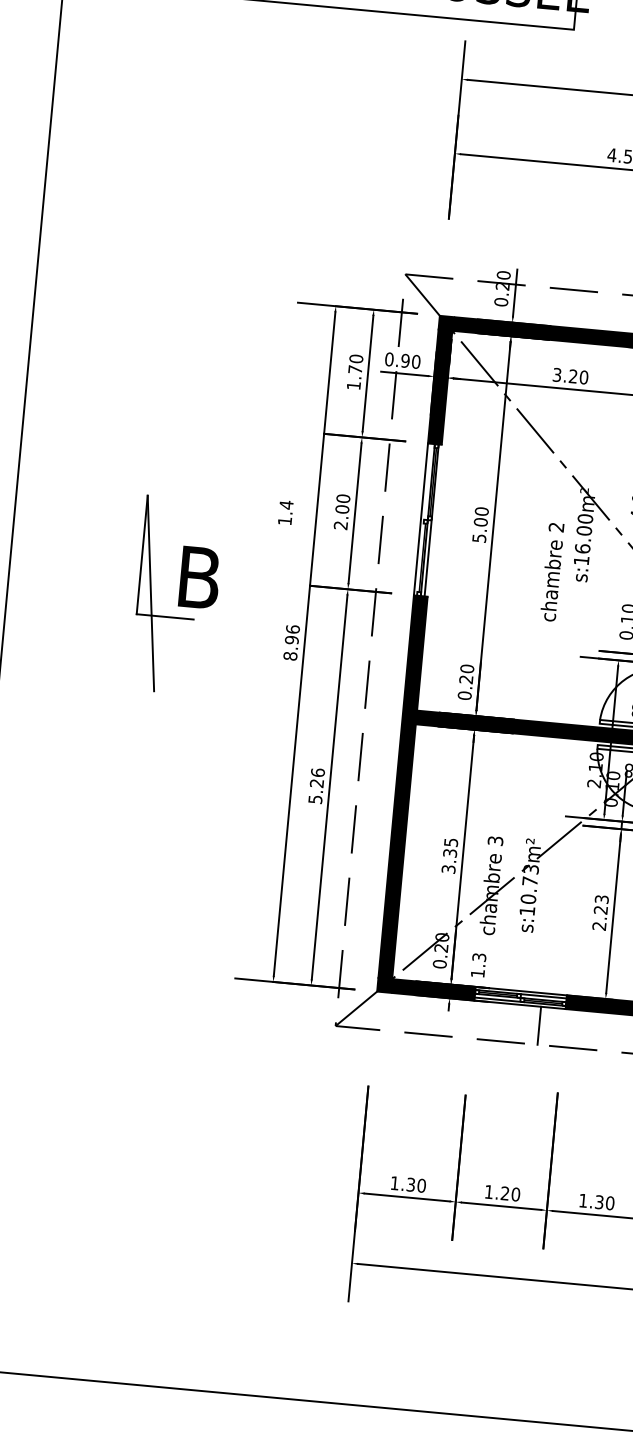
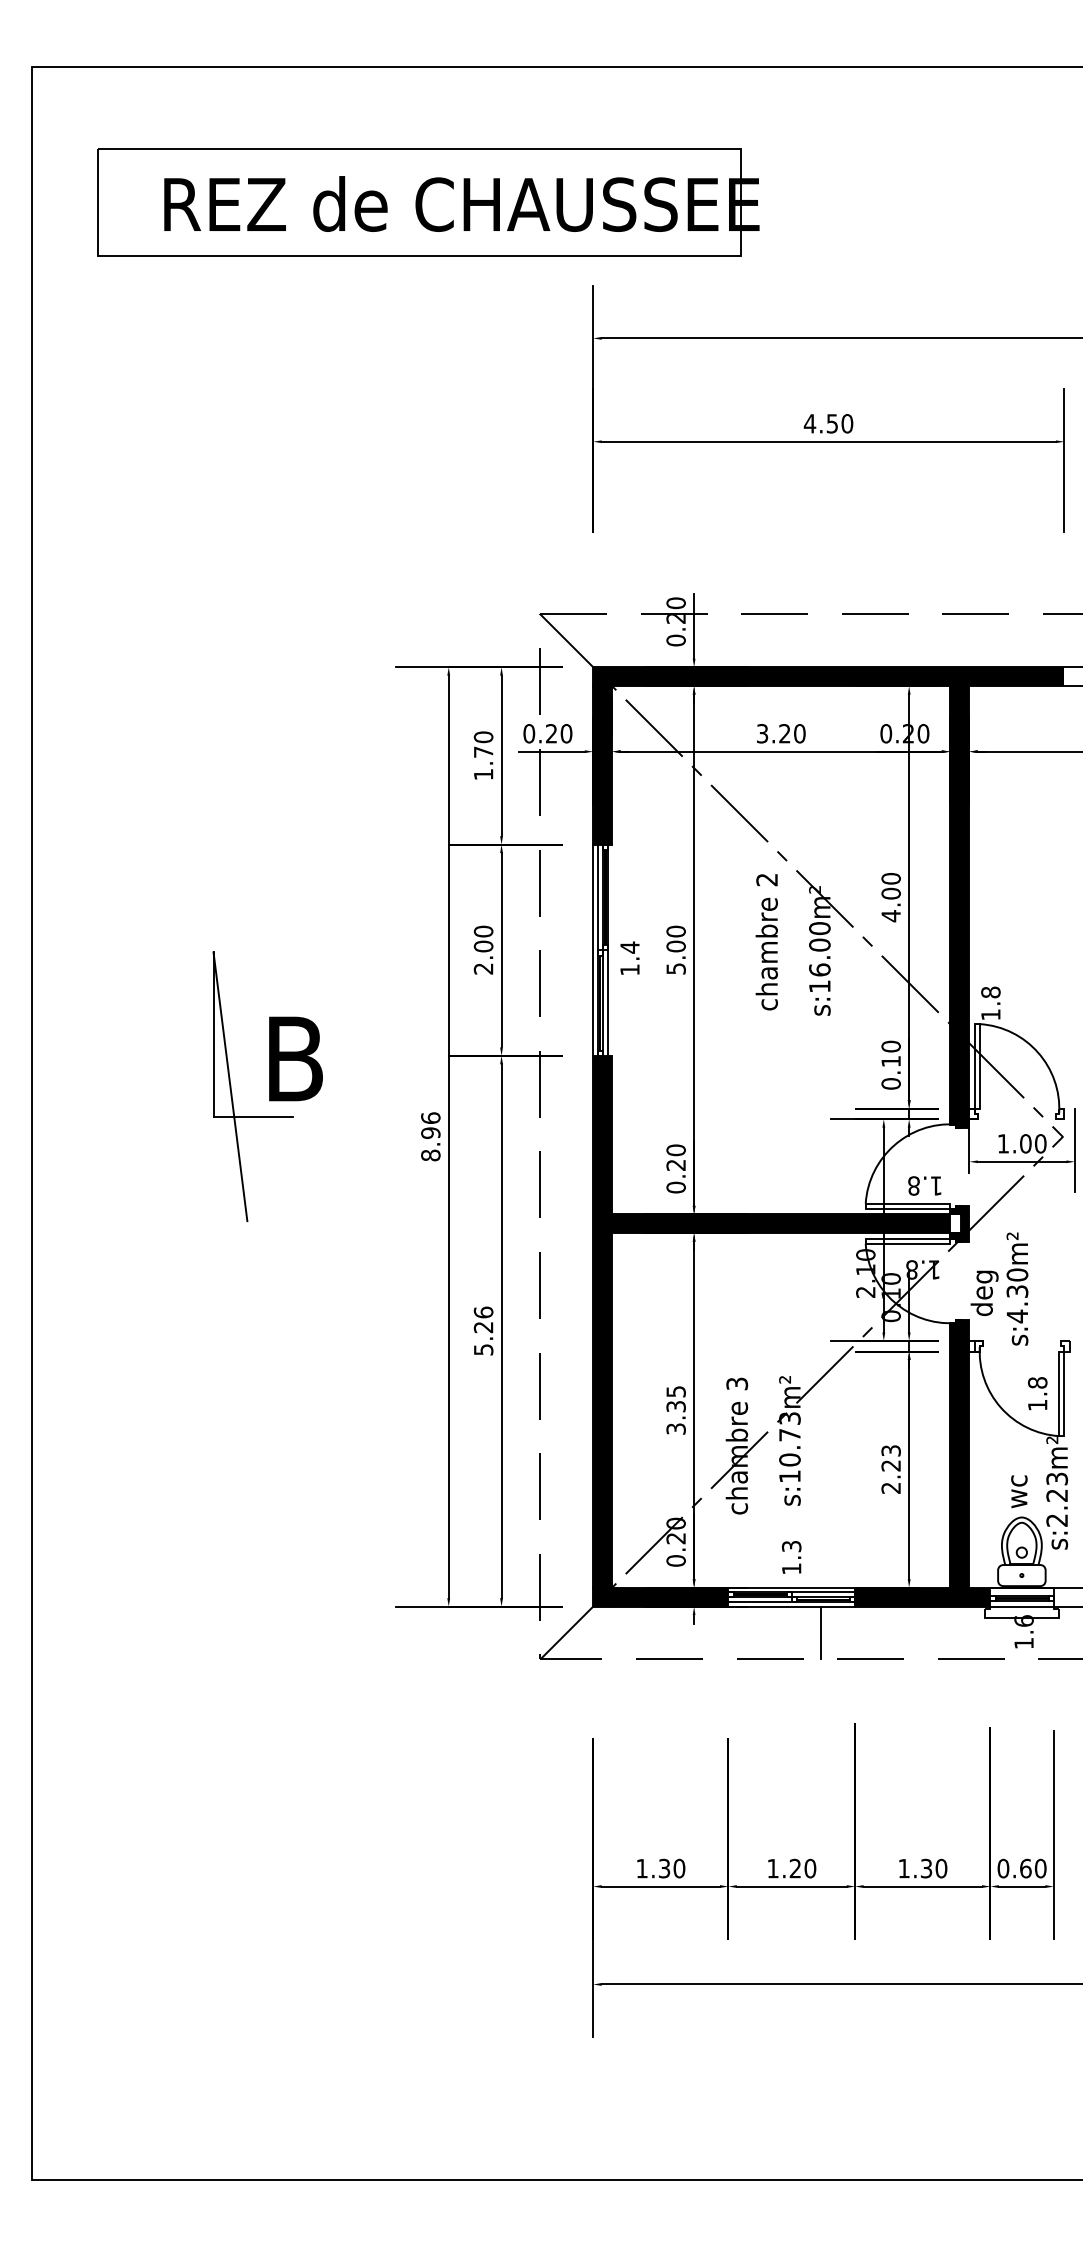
text: (405, 360) -> (551, 733), 0.90 -> 0.20
text: (285, 512) -> (629, 957), moved
line: (424, 519) -> (597, 949), added
text: (551, 572) -> (766, 942), moved
text: (478, 965) -> (791, 1557), moved

